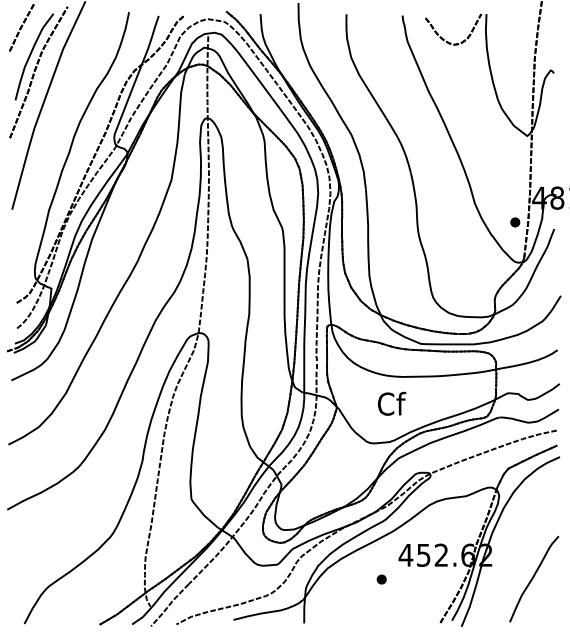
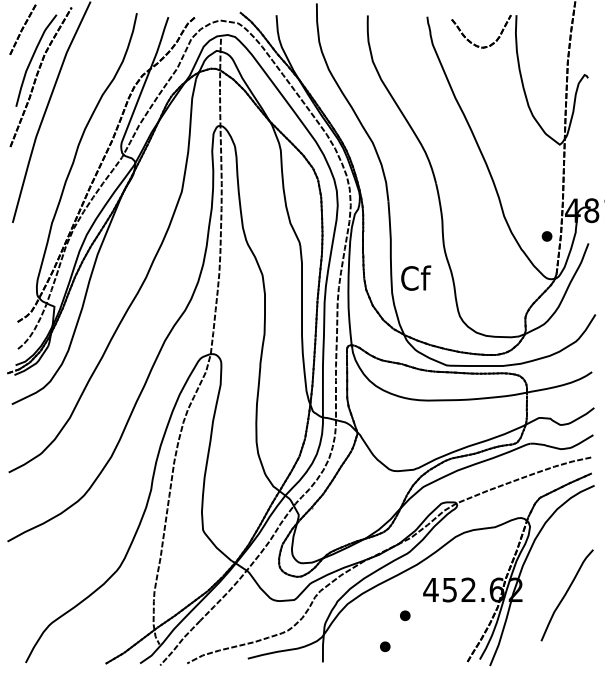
text: (392, 403) -> (416, 277), moved
curve: (533, 578) -> (566, 594), moved
part: (363, 608) -> (385, 646), added

